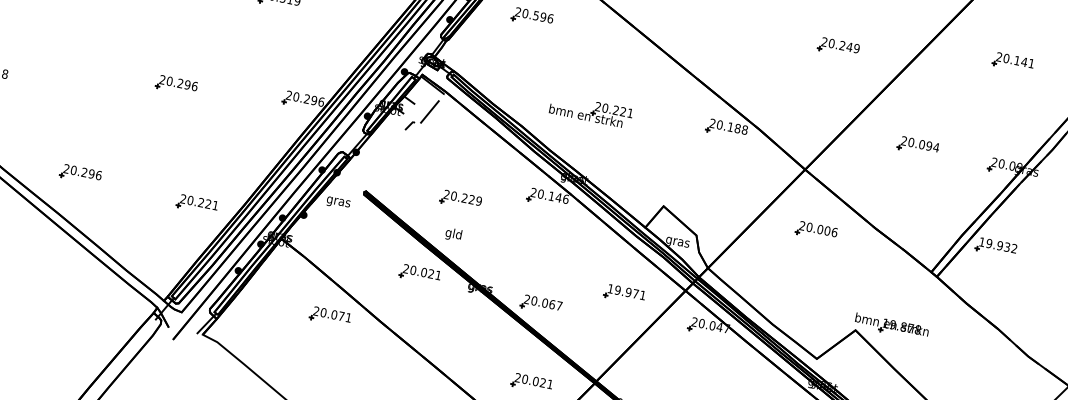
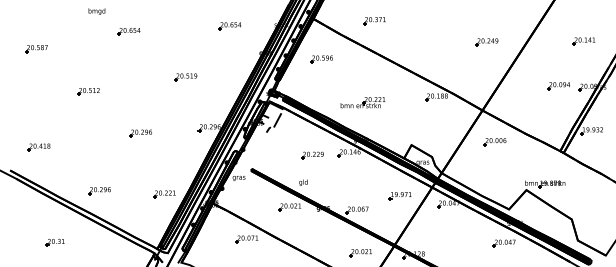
part: (1012, 62) -> (583, 41), moved
part: (917, 147) -> (558, 86), moved
part: (460, 199) -> (312, 155), moved

